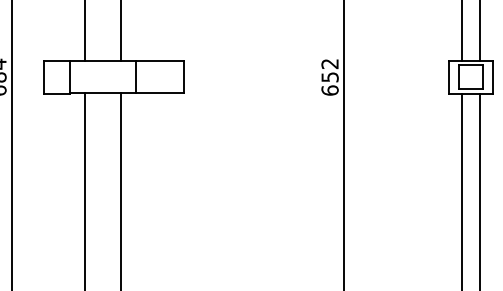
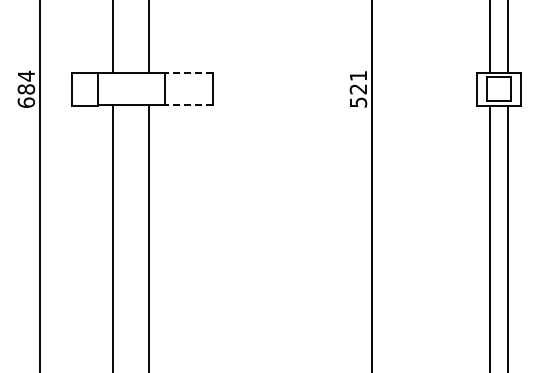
line: (160, 61) -> (188, 73), solid -> dashed
text: (330, 77) -> (358, 89), 652 -> 521
line: (160, 93) -> (188, 105), solid -> dashed

